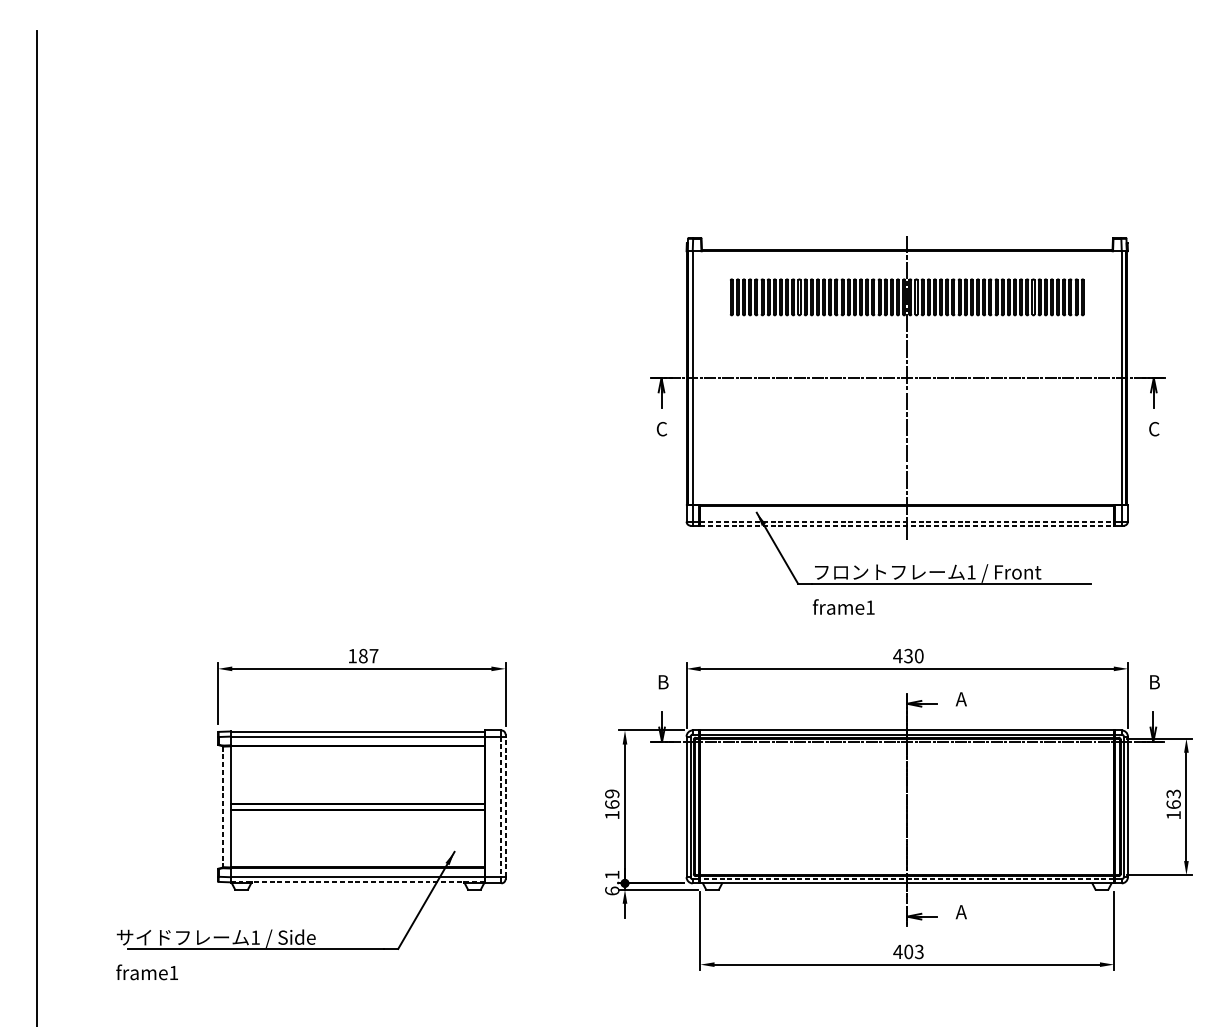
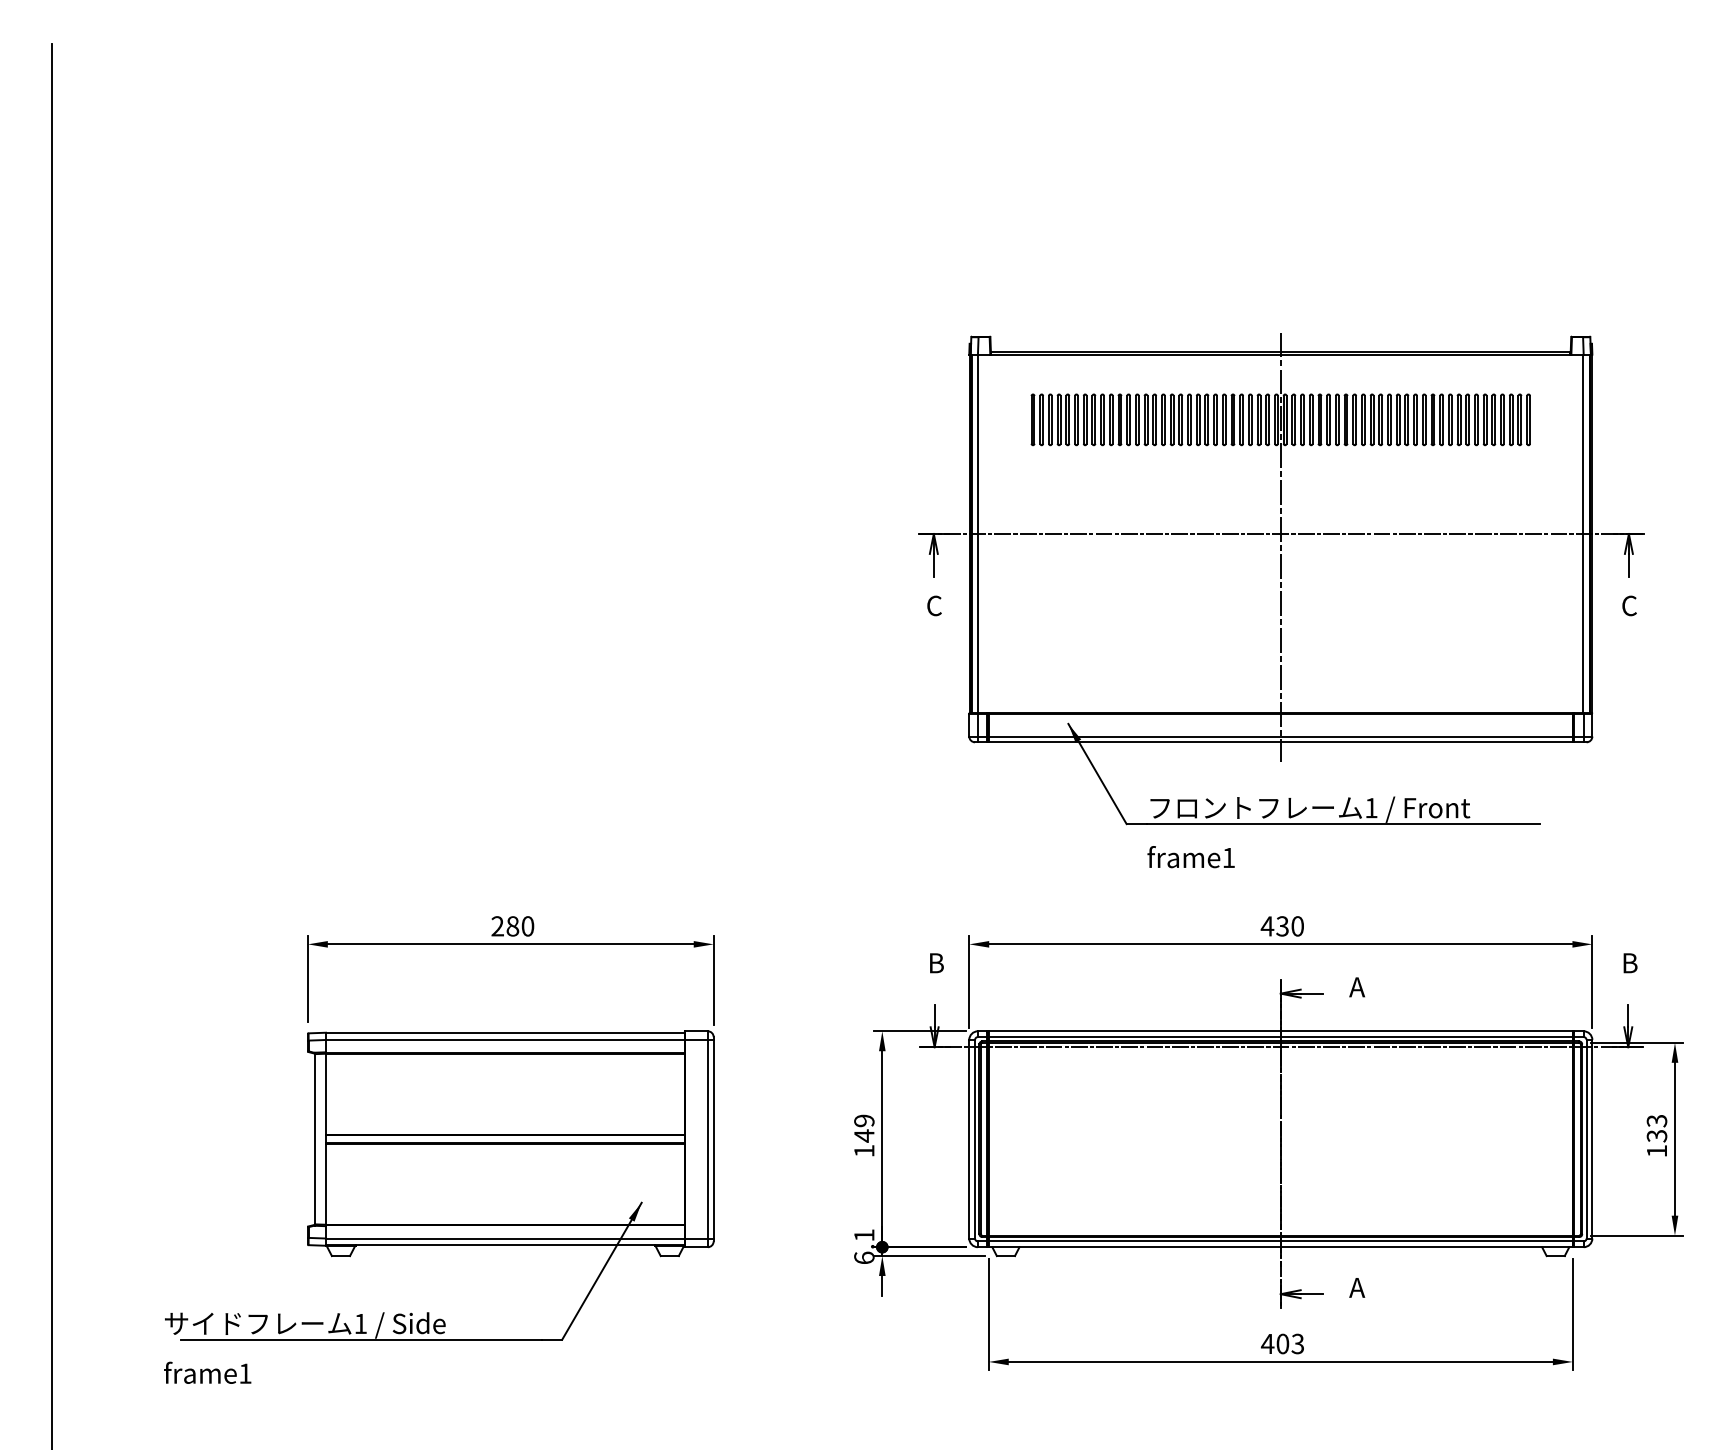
line: (907, 521) -> (1280, 736), dashed -> solid
line: (907, 525) -> (1280, 742), dashed -> solid
text: (363, 656) -> (512, 926), 187 -> 280
text: (612, 804) -> (864, 1135), 169 -> 149
text: (1173, 804) -> (1656, 1135), 163 -> 133
line: (505, 806) -> (713, 1138), dashed -> solid
line: (223, 807) -> (315, 1139), dashed -> solid
line: (501, 807) -> (707, 1139), dashed -> solid
line: (907, 879) -> (1280, 1241), dashed -> solid
line: (357, 882) -> (504, 1245), dashed -> solid

